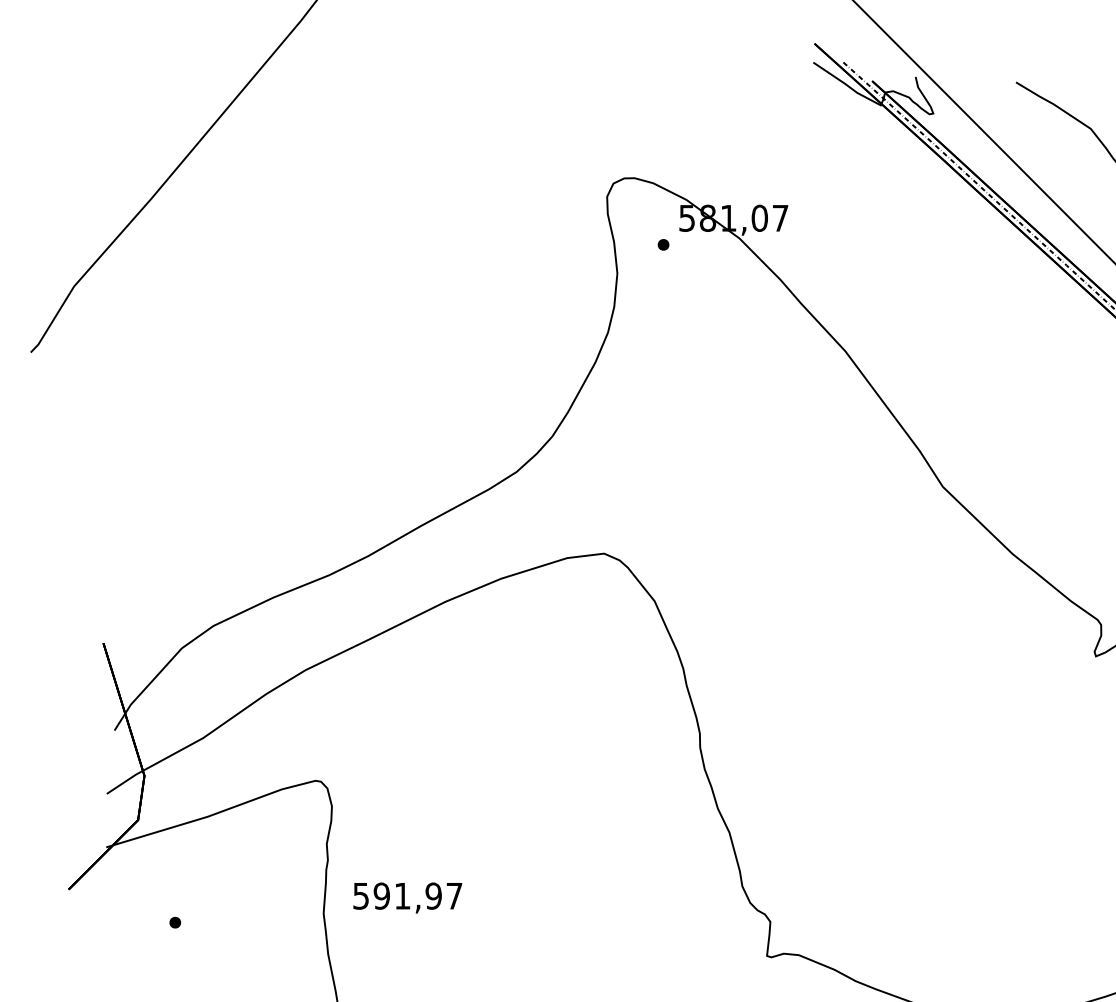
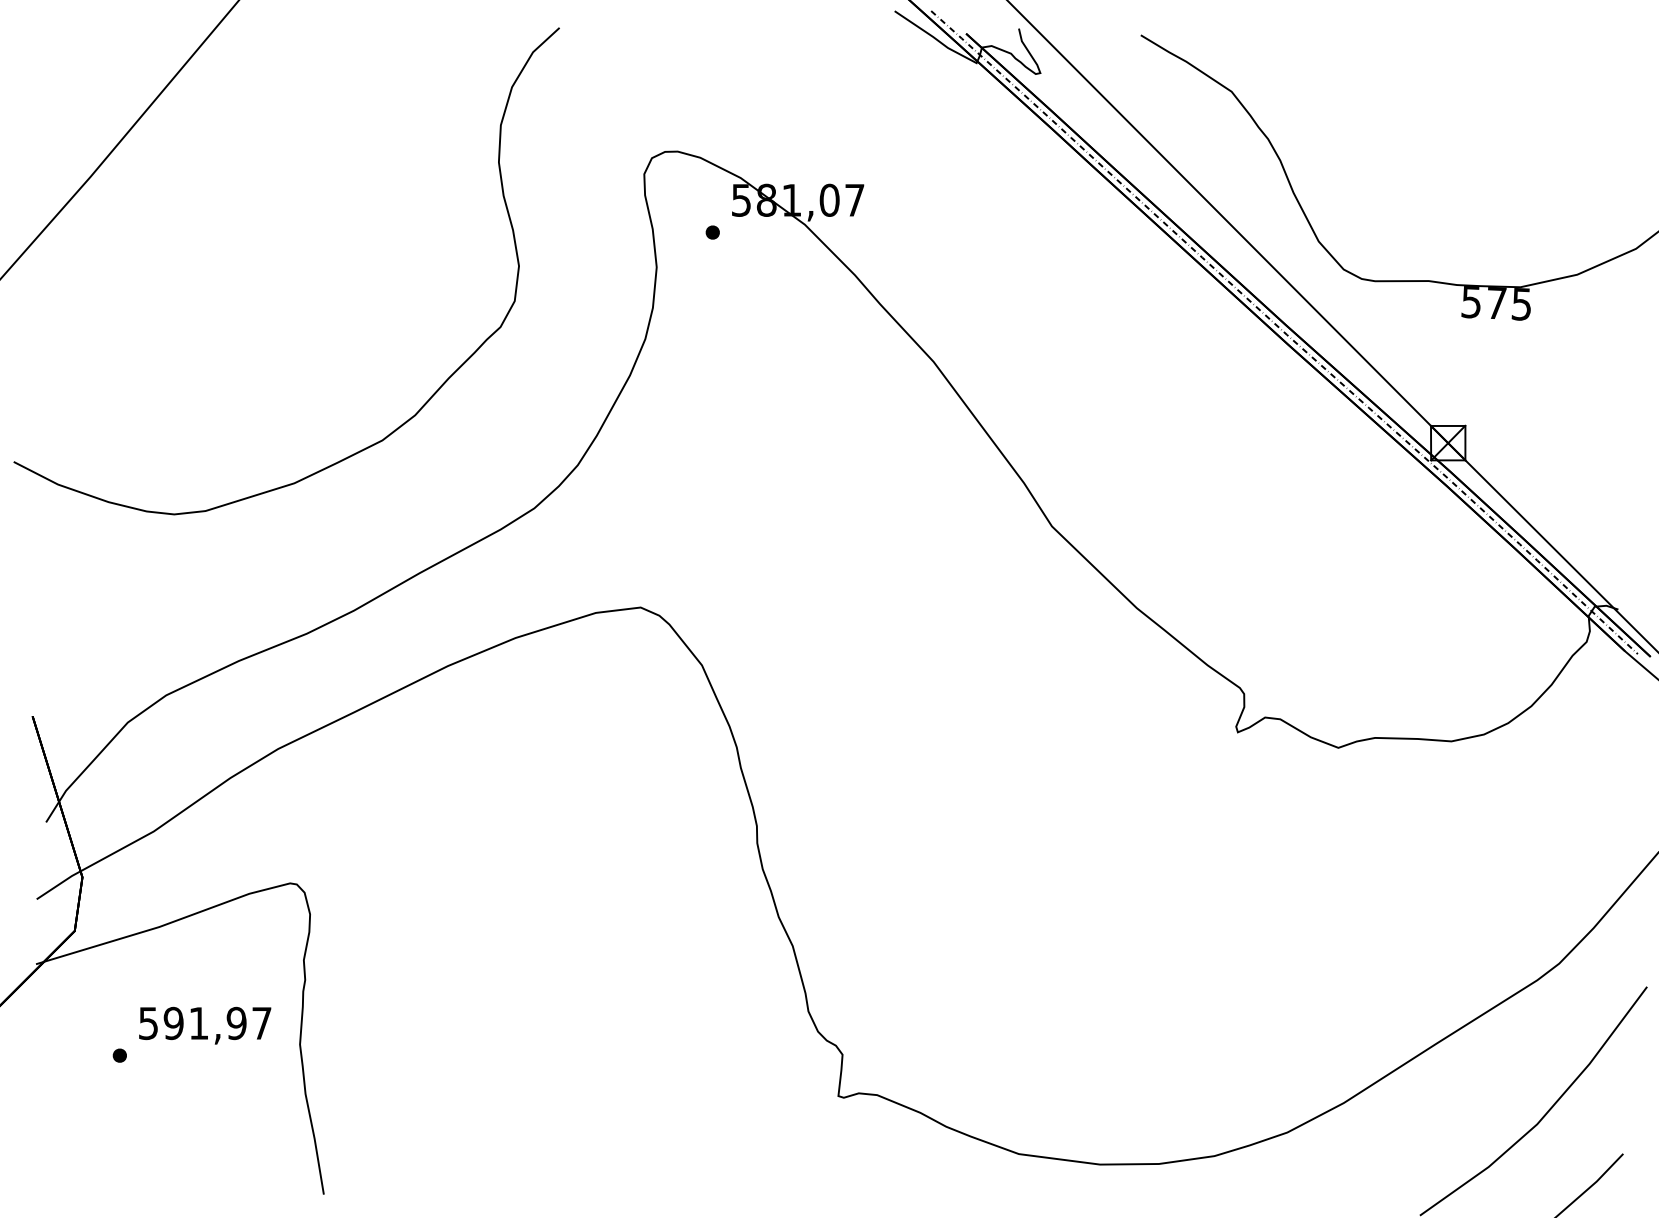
curve: (431, 379) -> (430, 396), added
text: (408, 897) -> (205, 1025), moved

